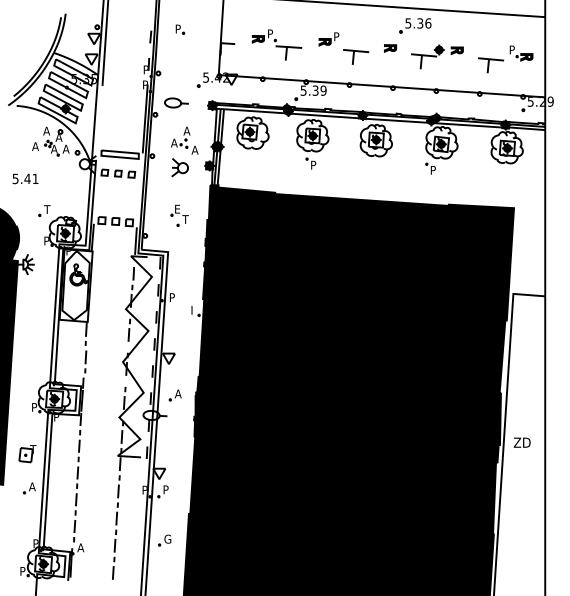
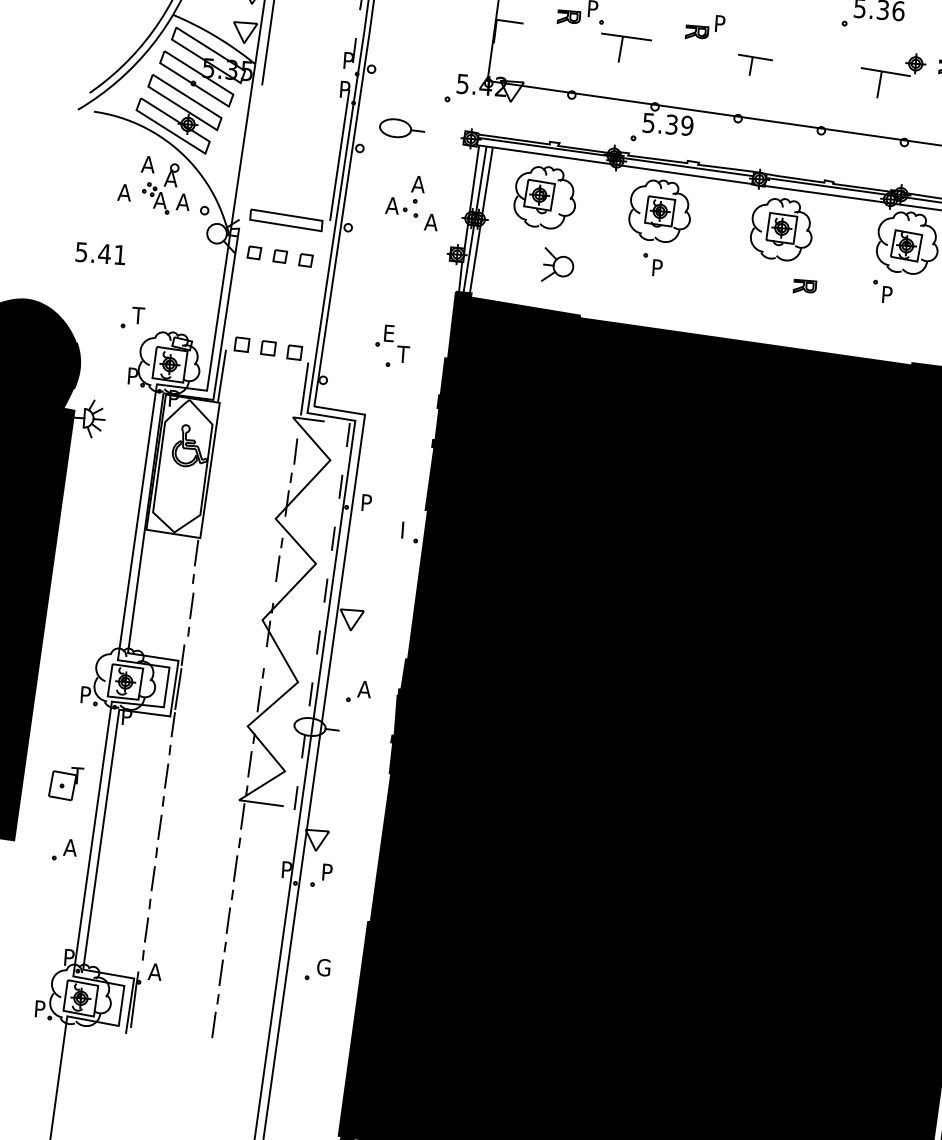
part: (390, 48) -> (804, 287), moved
part: (356, 56) -> (755, 64), size x0.7
part: (179, 167) -> (556, 264), moved

